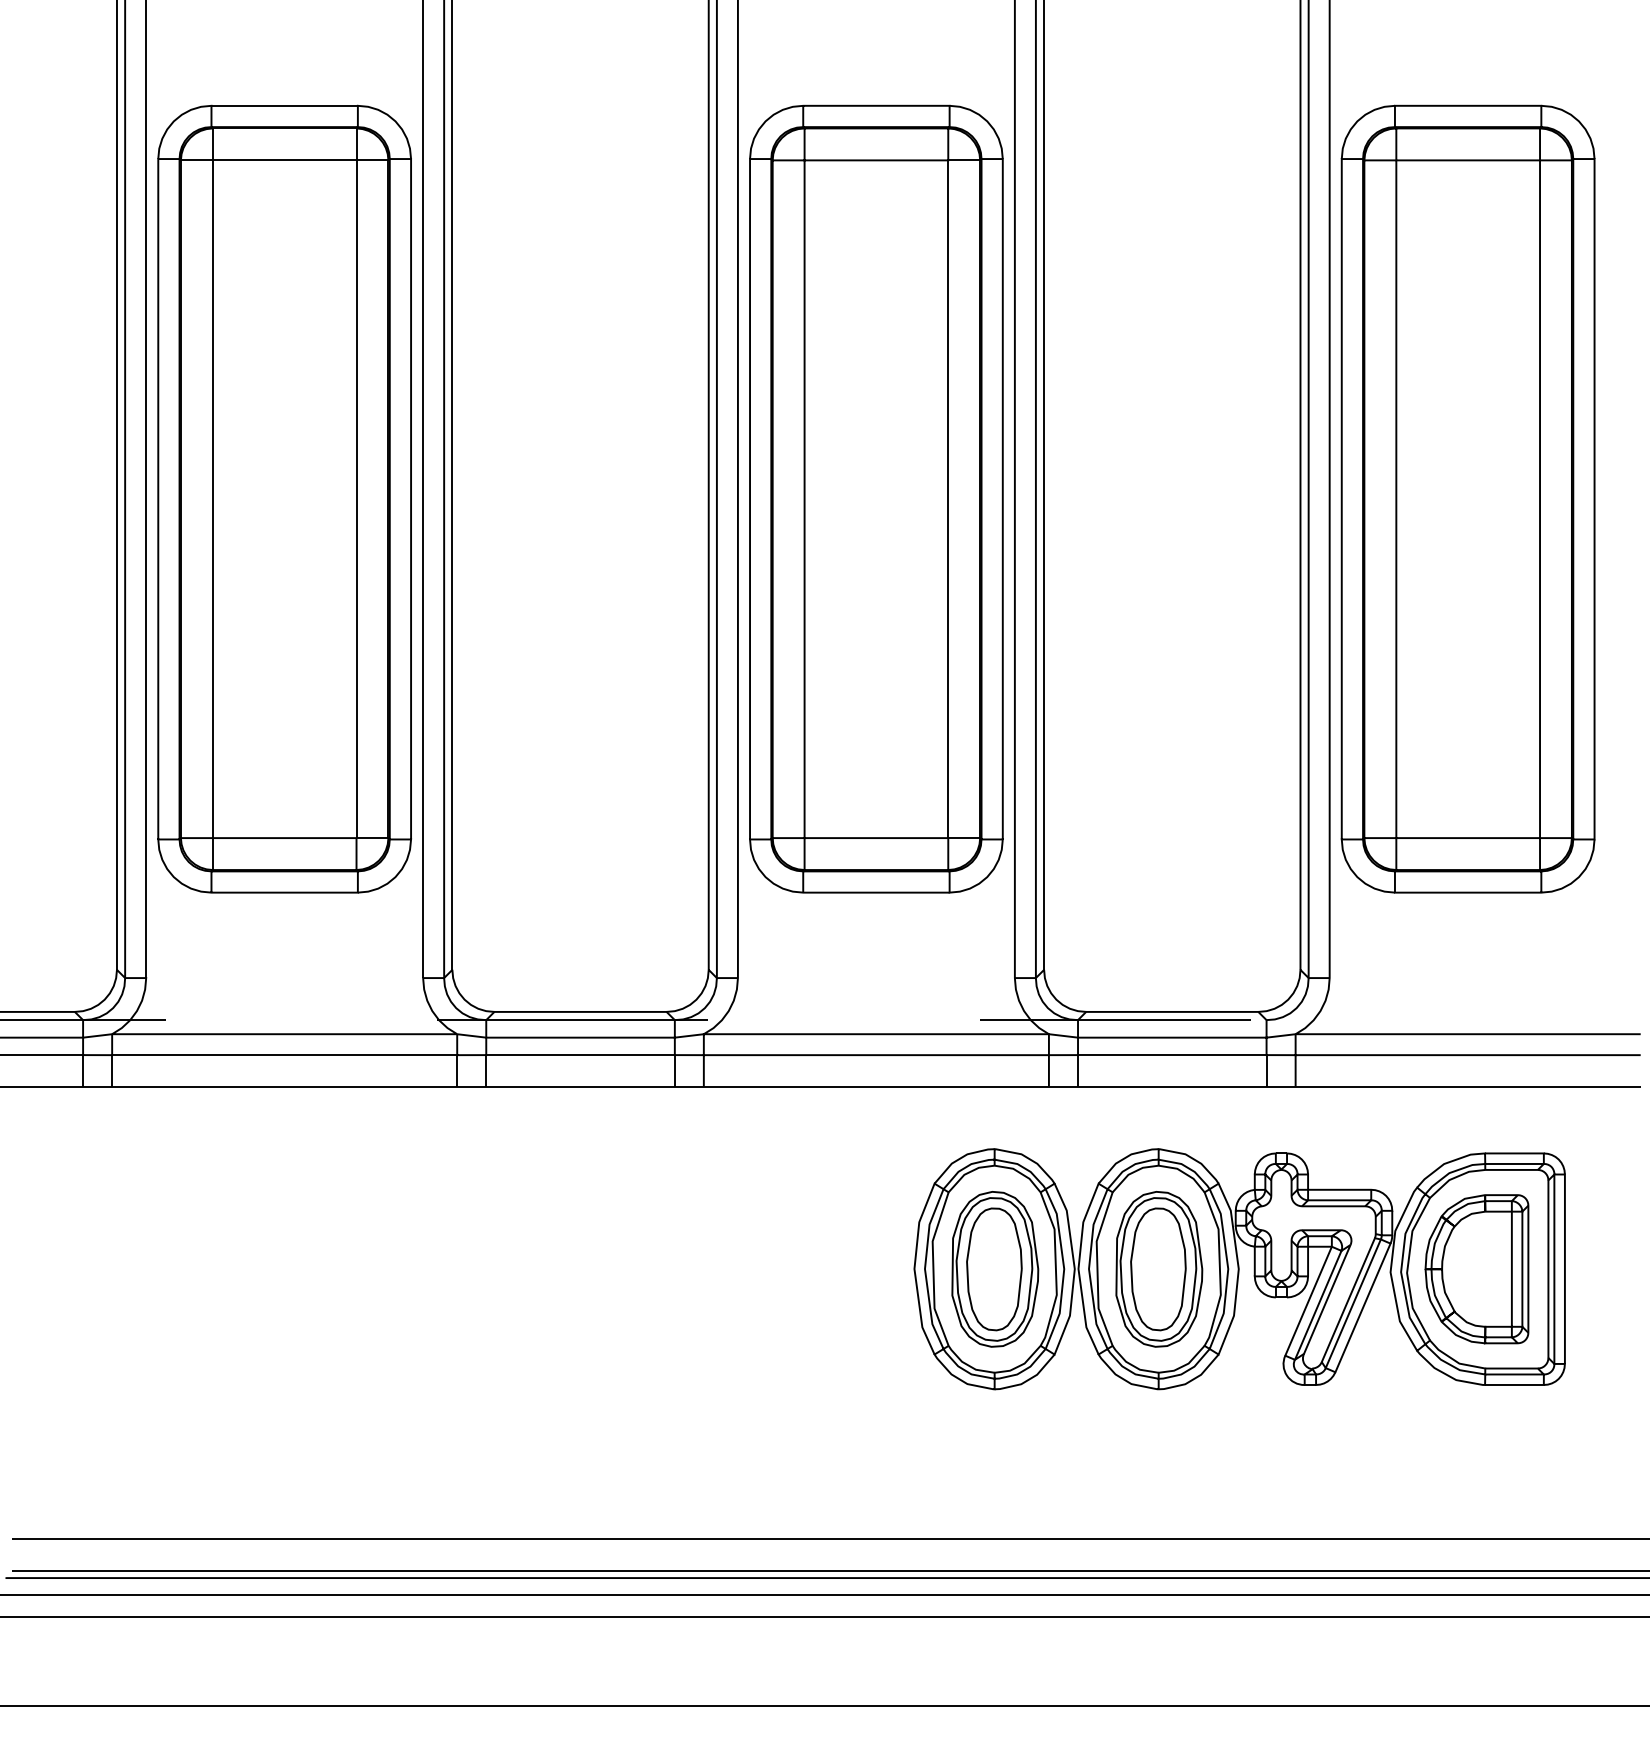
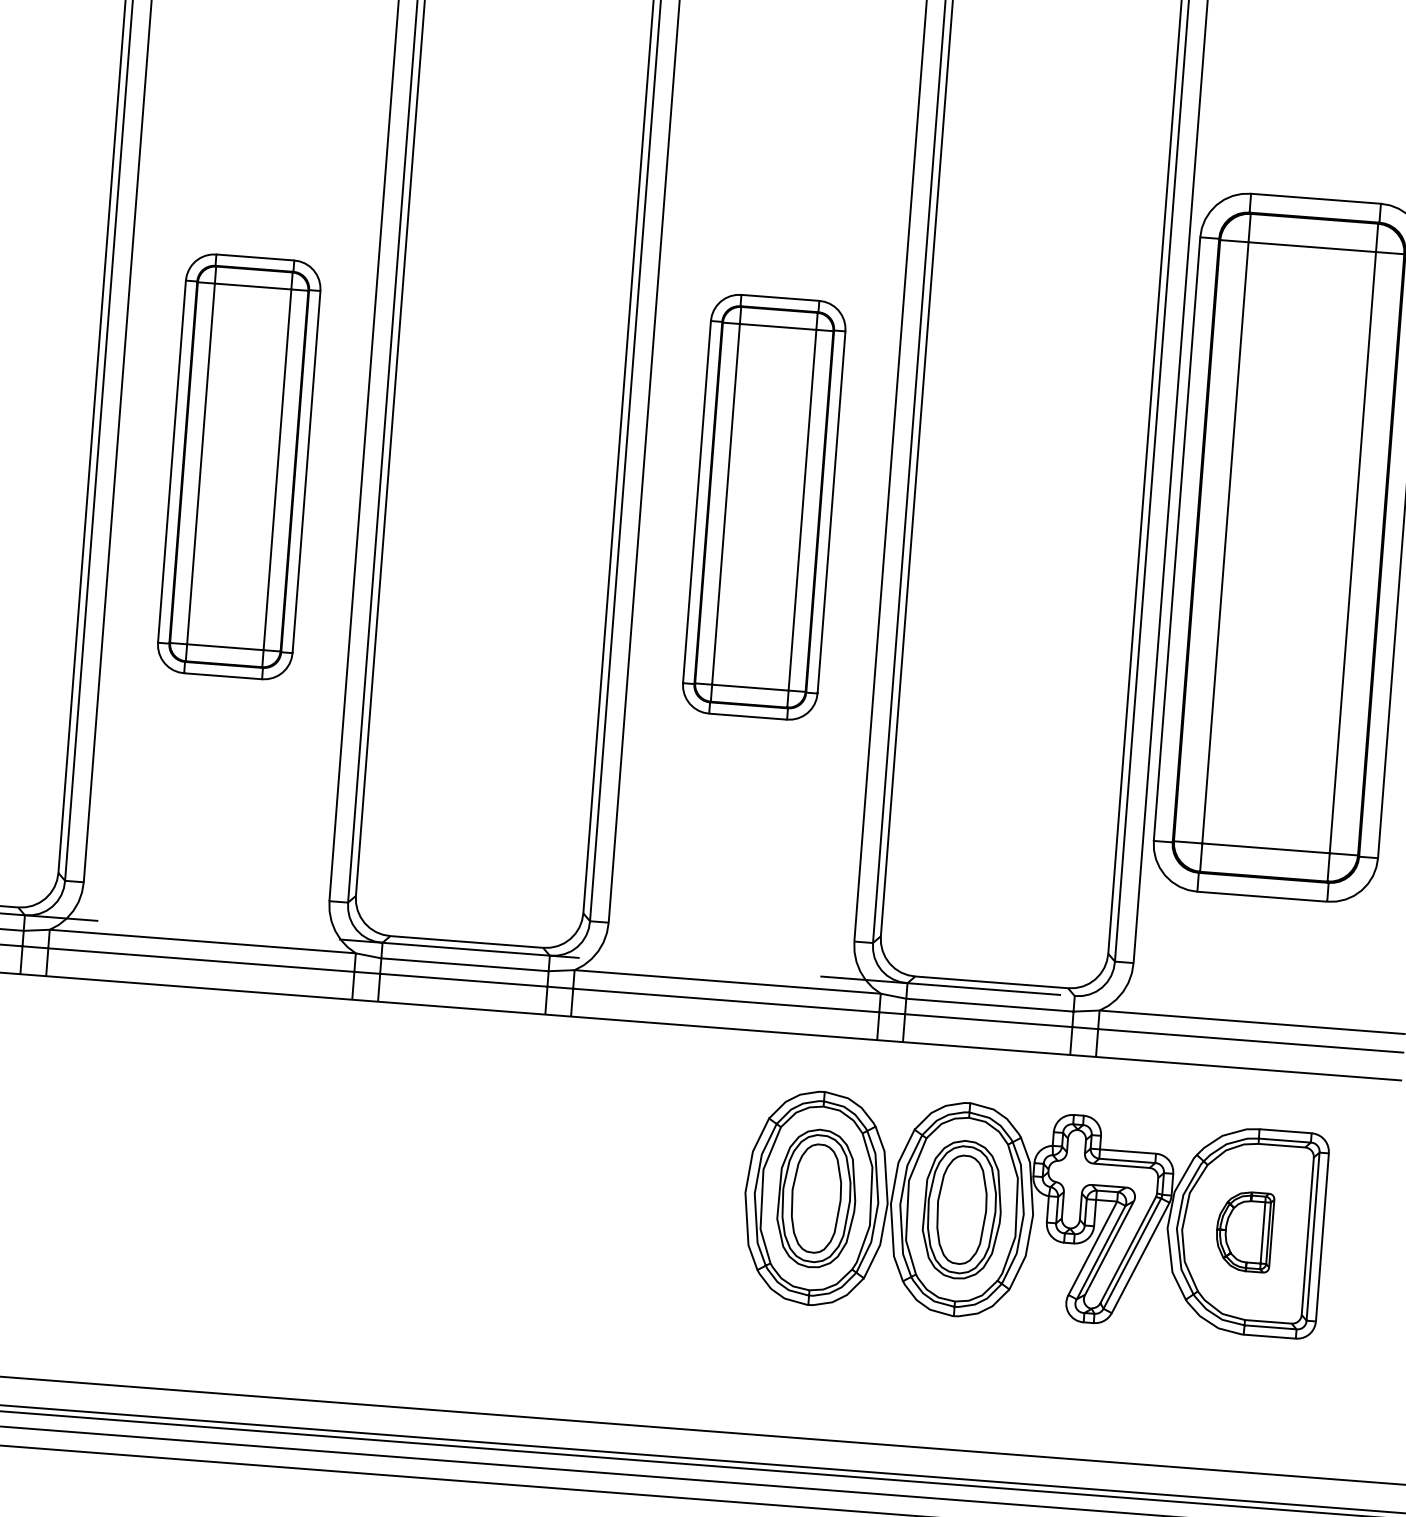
part: (284, 498) -> (239, 466), size x0.6
part: (876, 498) -> (764, 506), size x0.6
part: (1476, 1269) -> (1243, 1231), size x0.6

